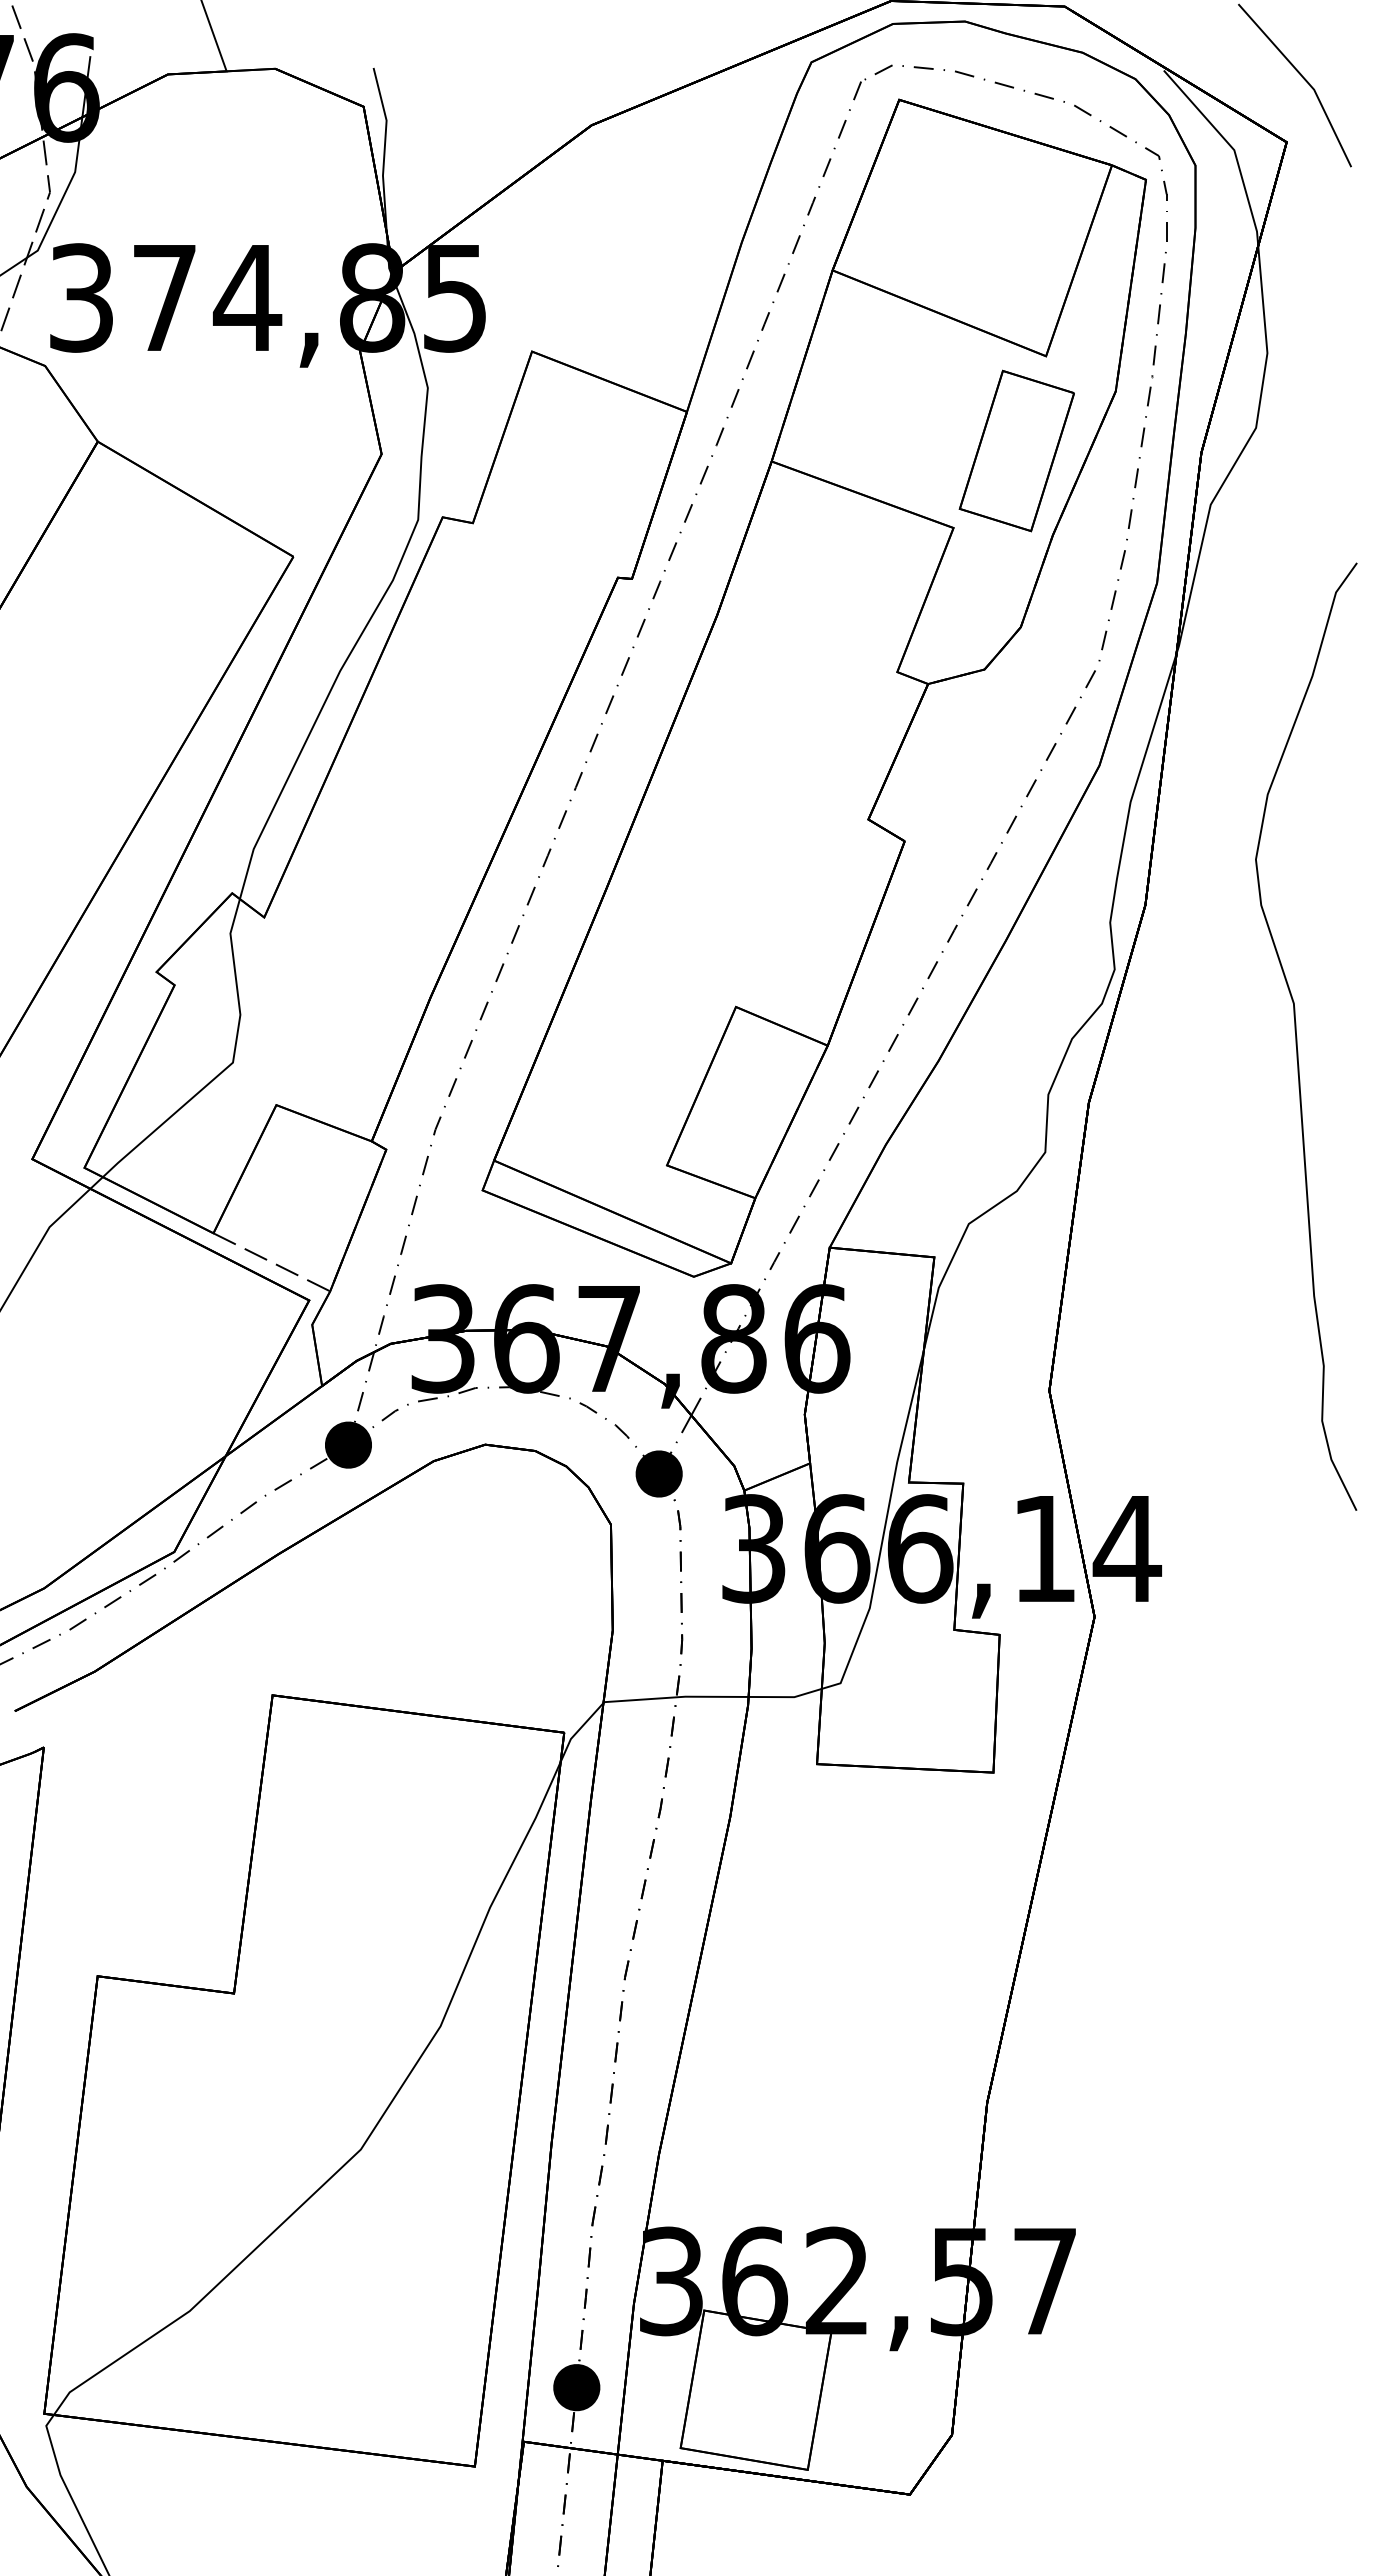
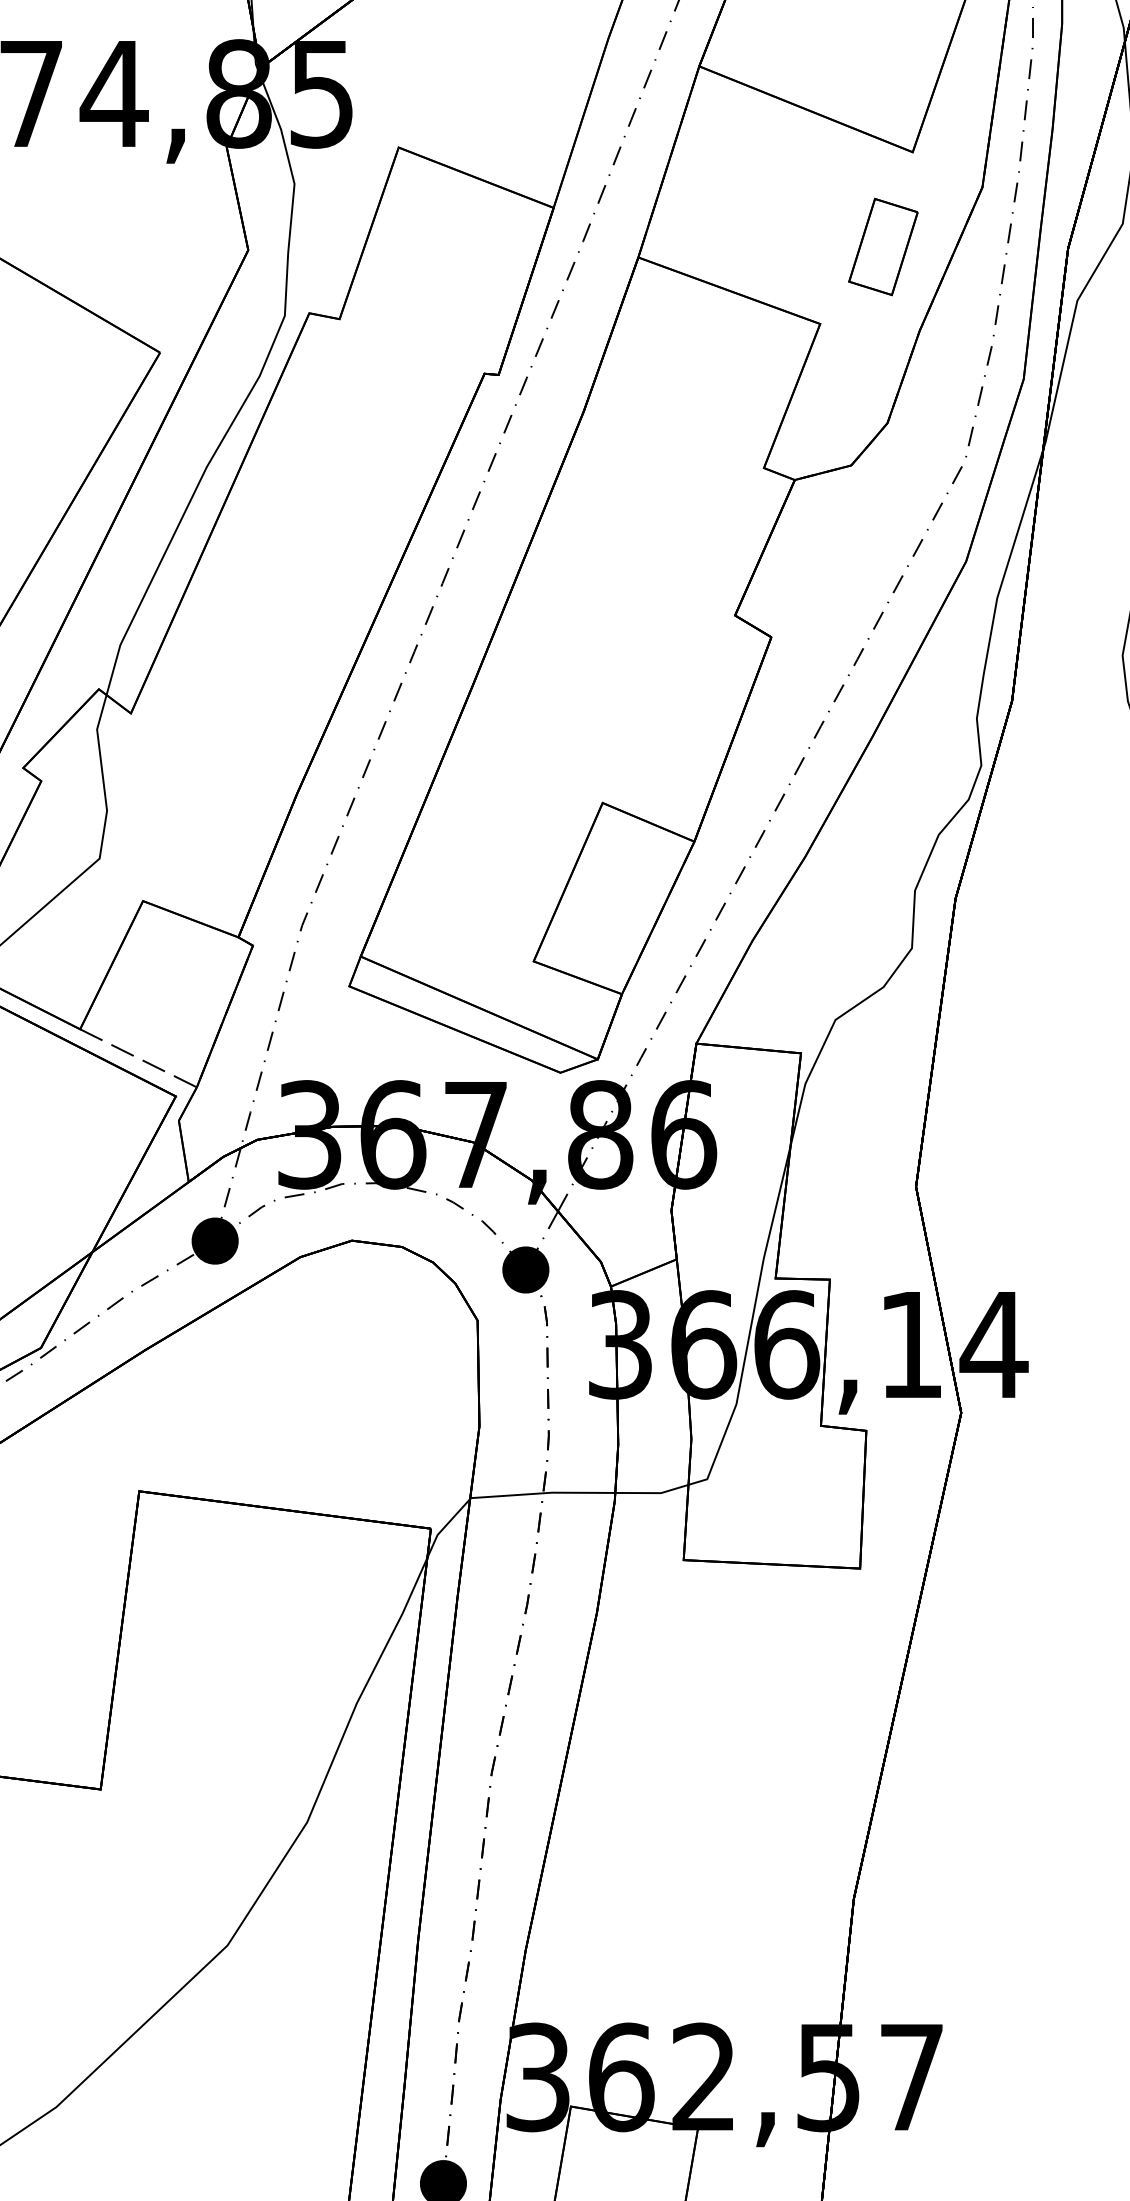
part: (1016, 450) -> (883, 246), size x0.6

